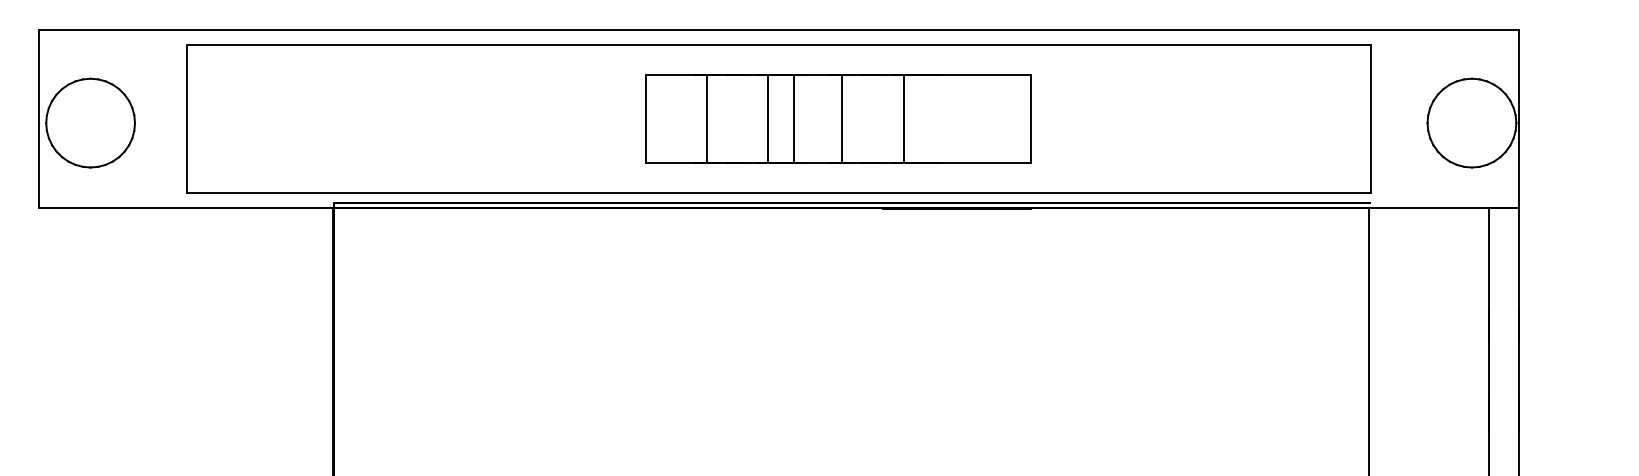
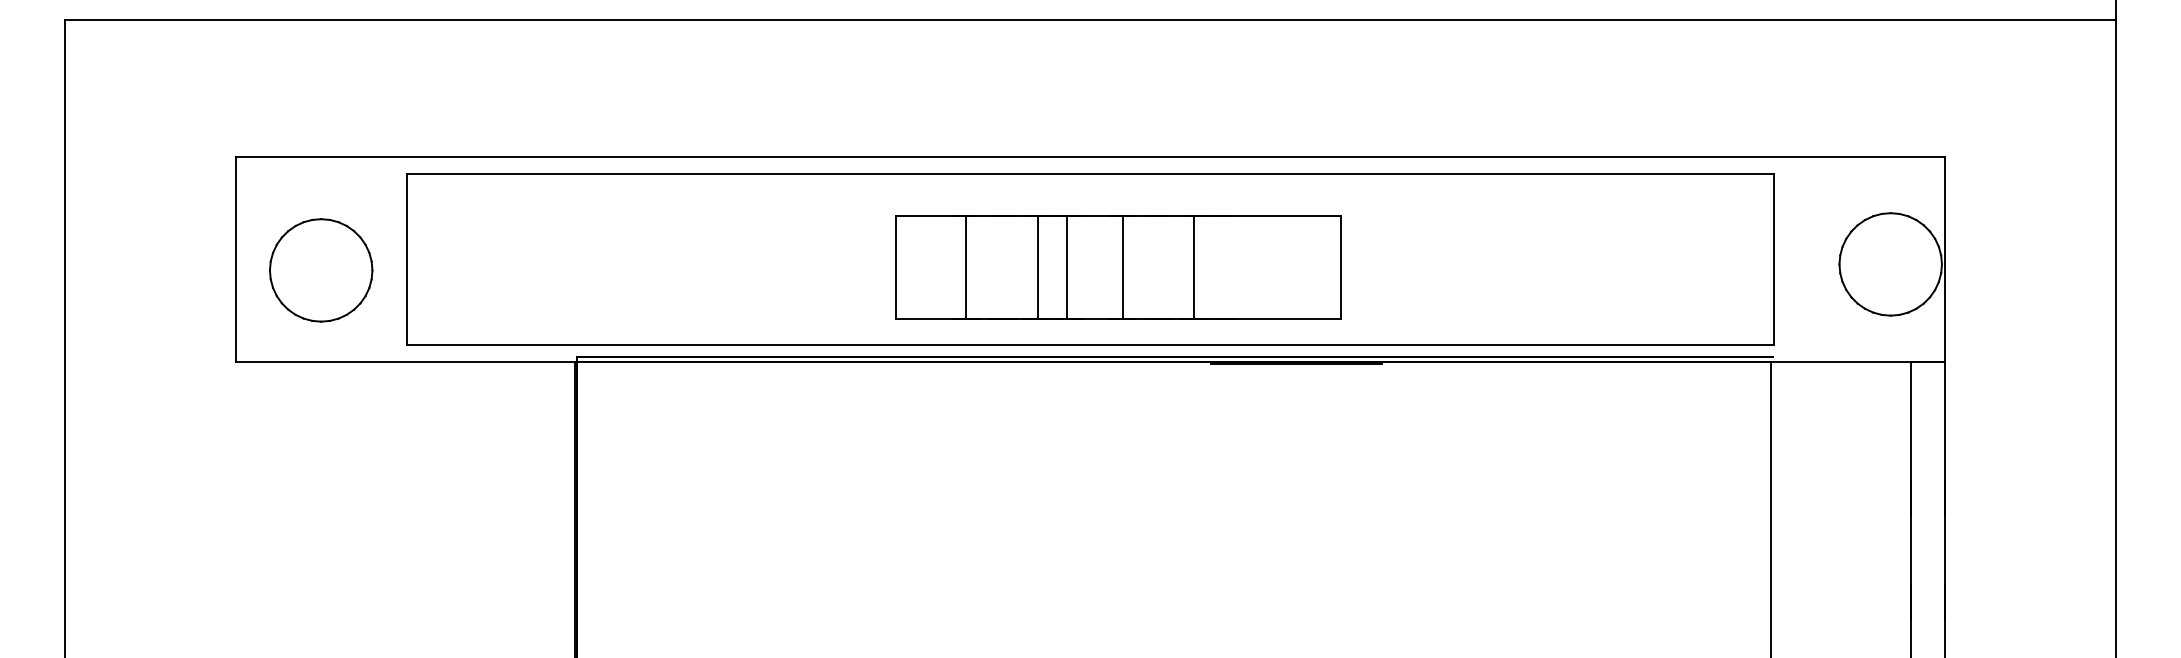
part: (838, 118) -> (1118, 267), moved
part: (90, 123) -> (321, 270), moved

